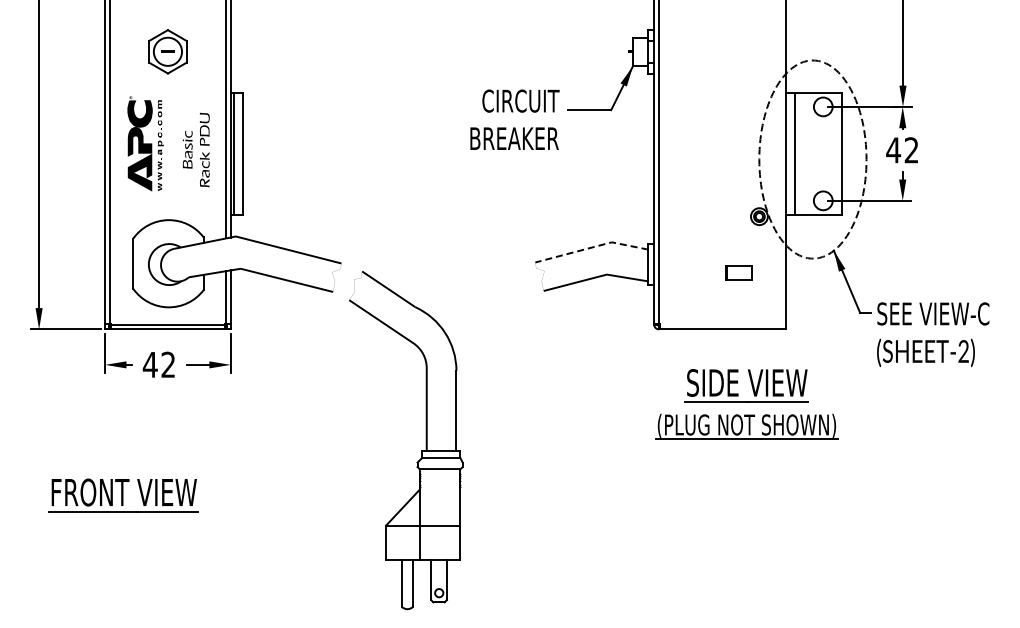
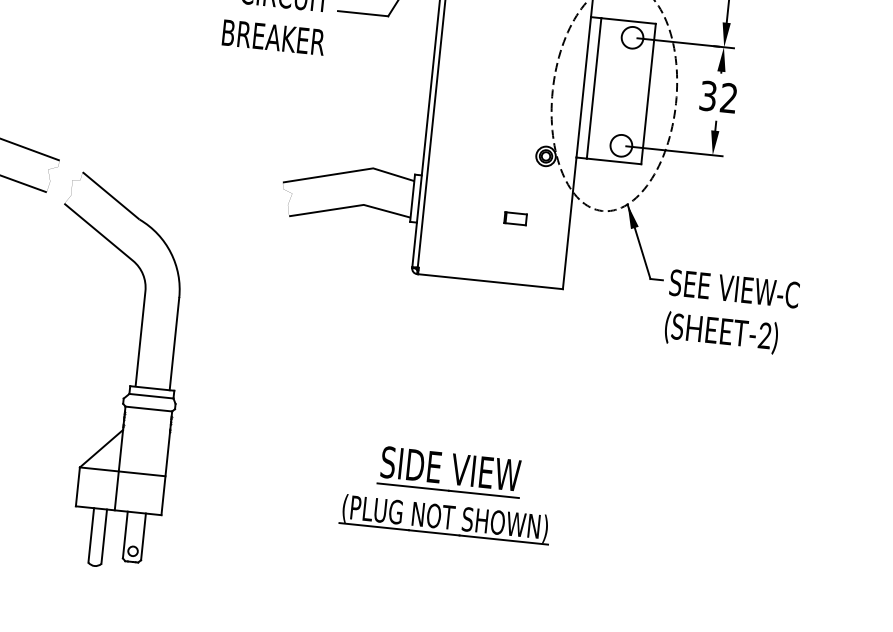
text: (893, 150) -> (708, 96), 42 -> 32
line: (591, 247) -> (349, 171), dashed -> solid
part: (738, 272) -> (515, 218), size x0.71
part: (746, 404) -> (447, 493), moved

